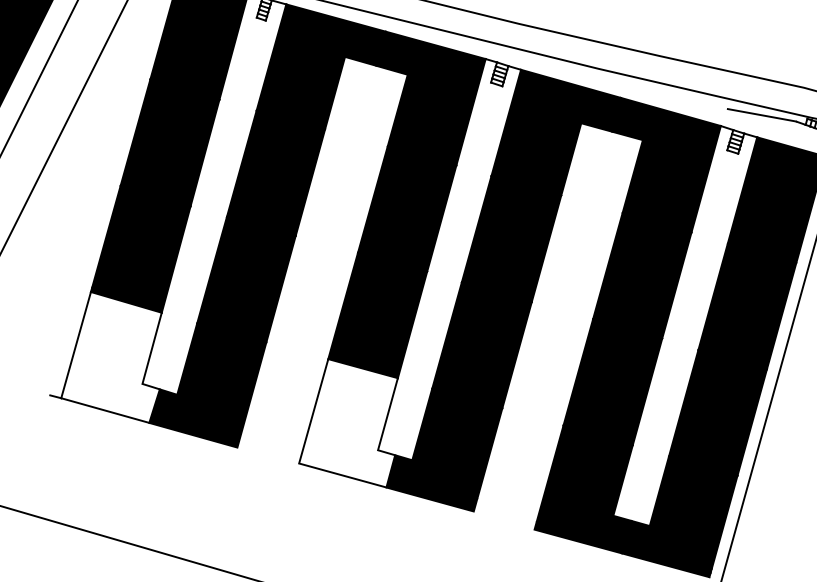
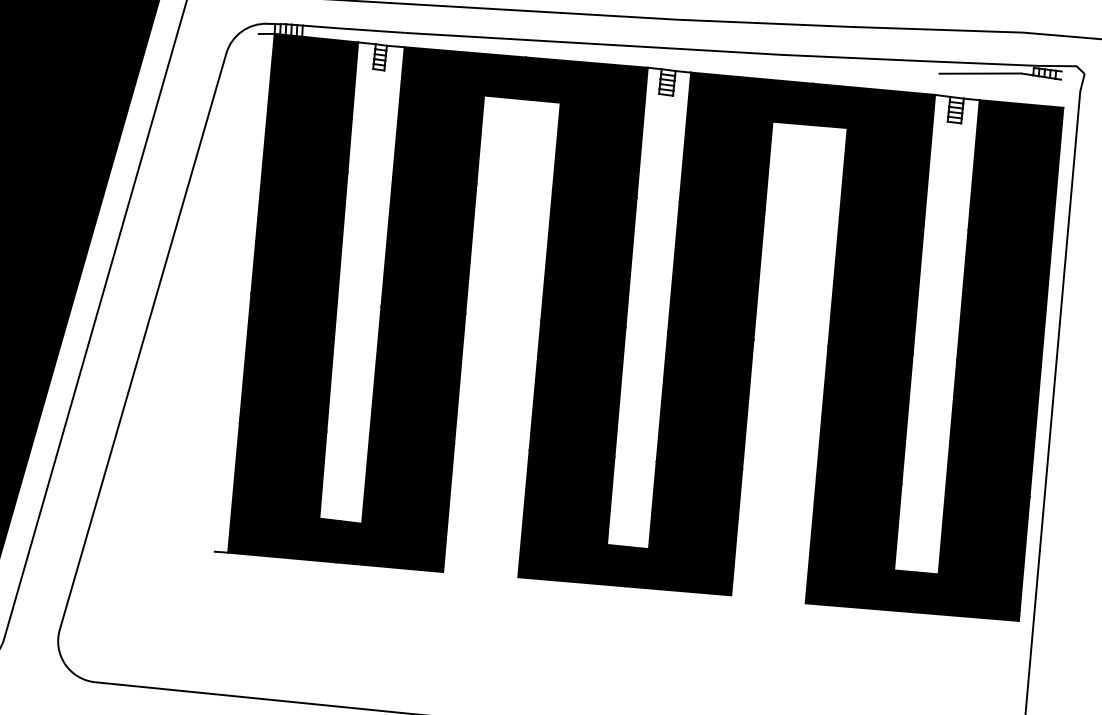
fill: (117, 356) -> (284, 492), added
fill: (353, 422) -> (572, 517), added

